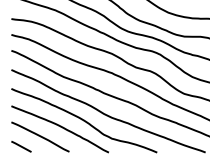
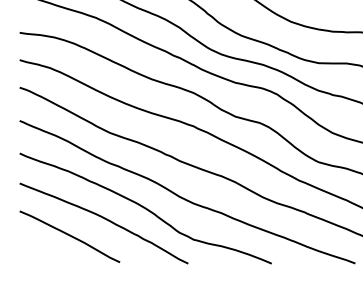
line: (21, 146) -> (37, 253), removed

